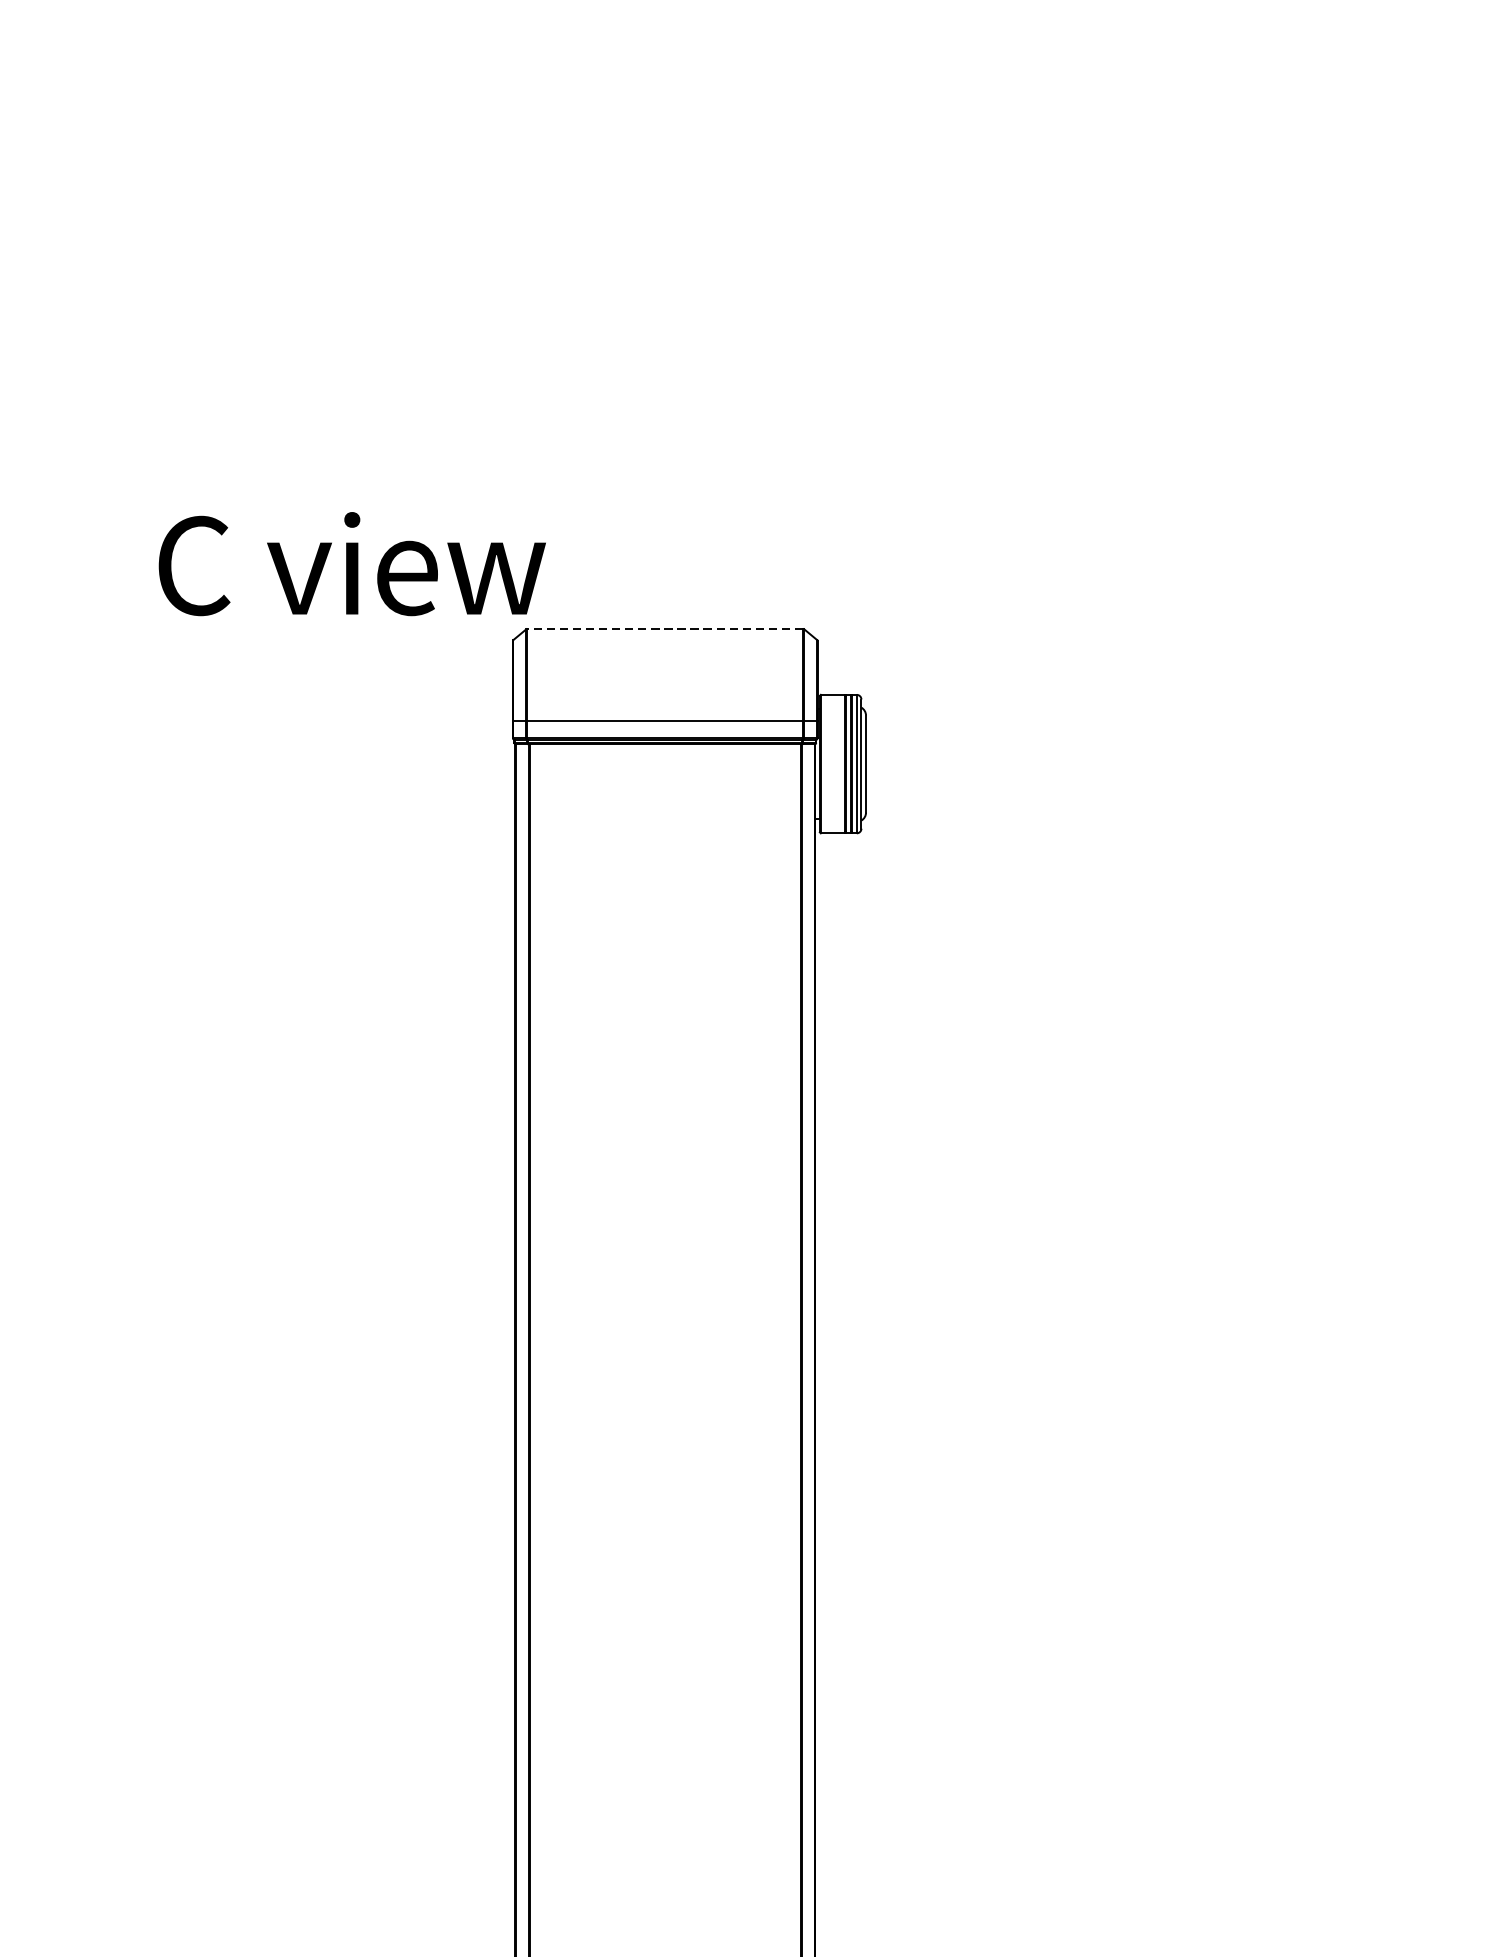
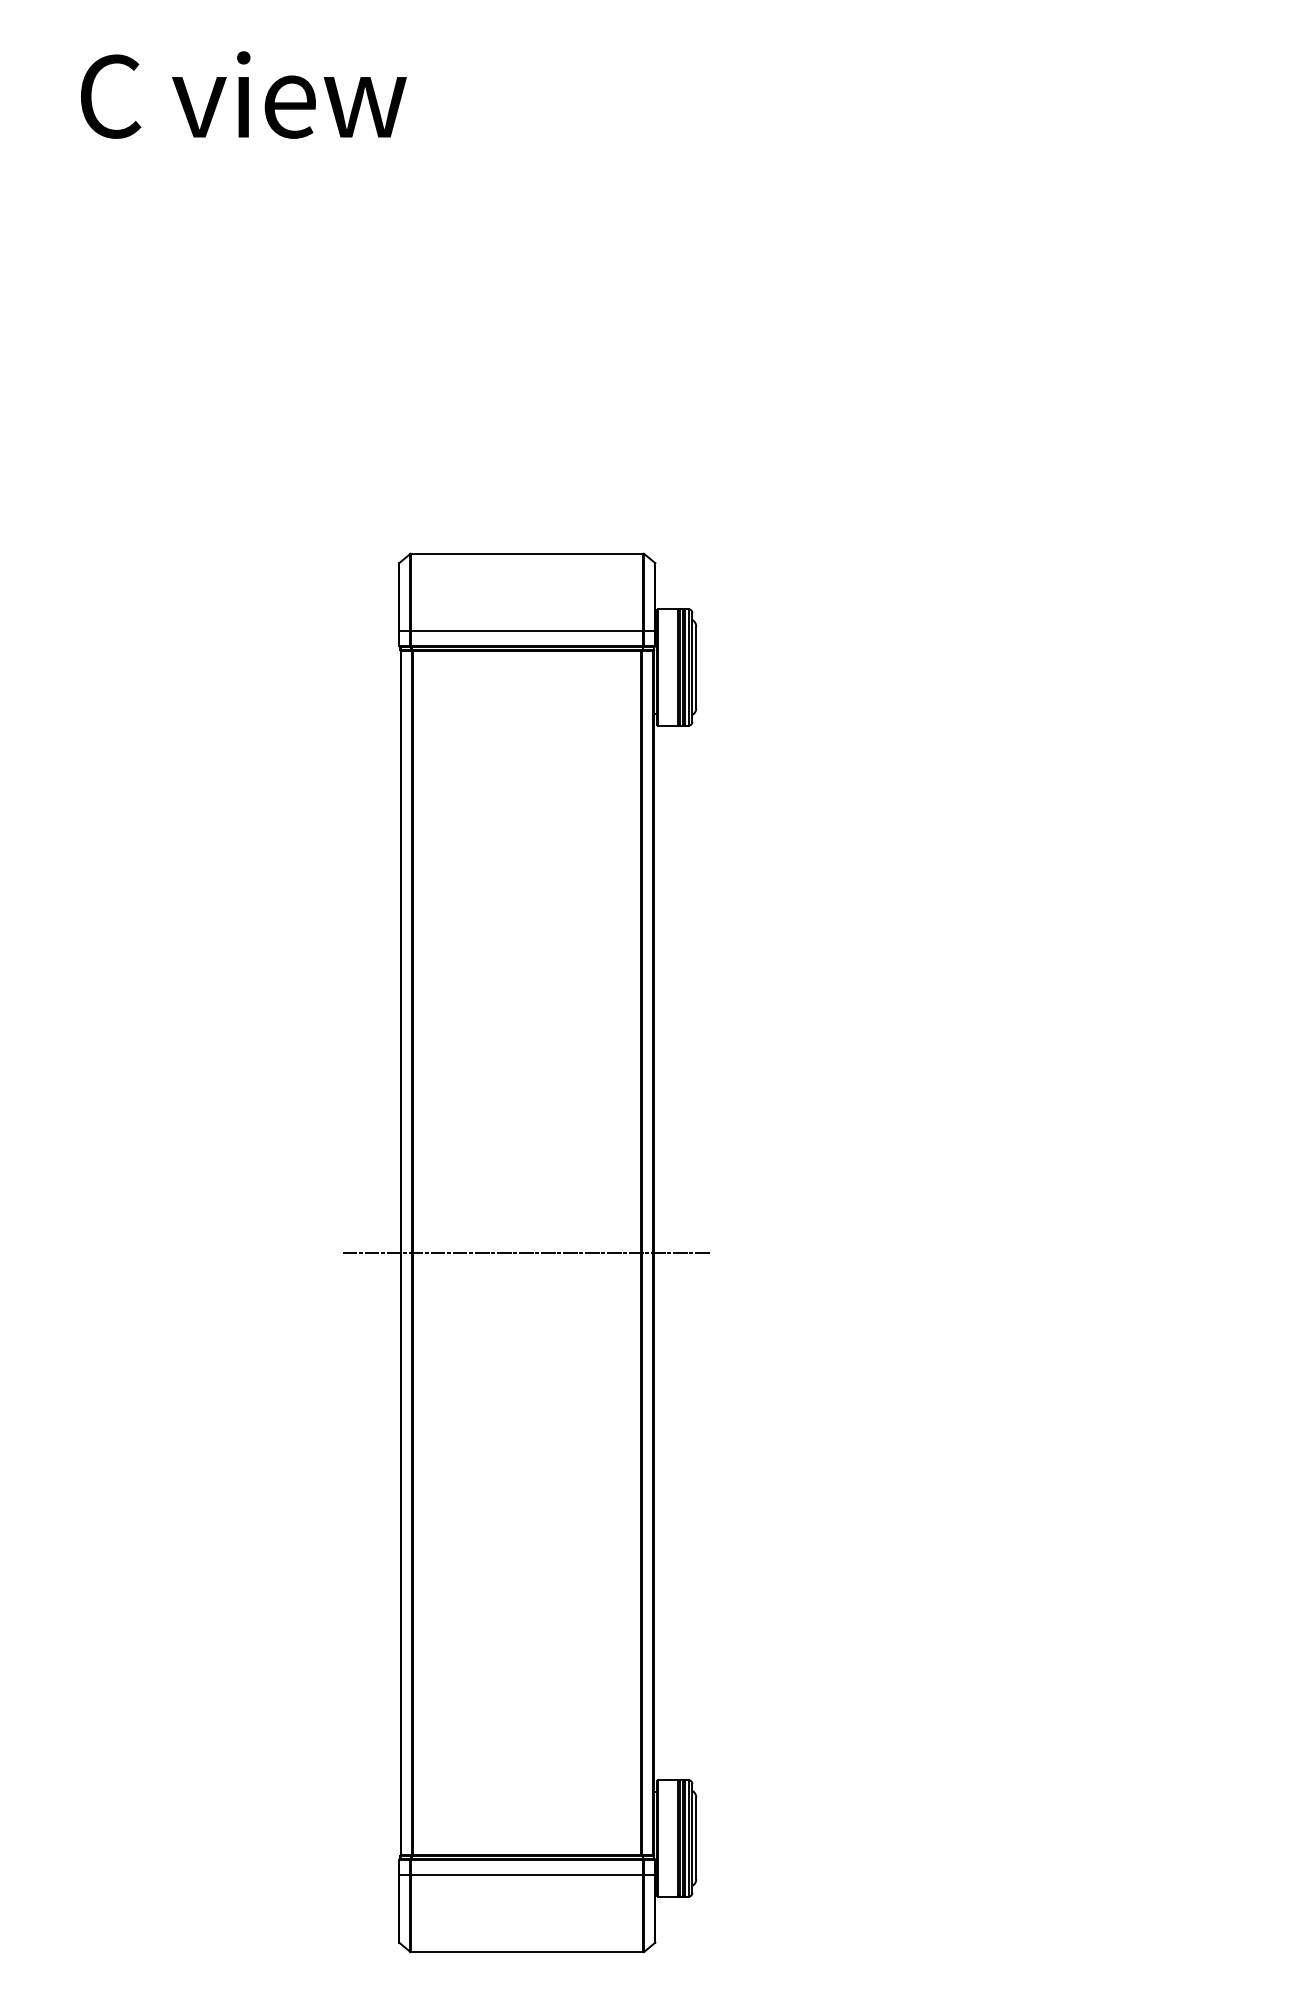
text: (351, 563) -> (243, 94), moved
line: (664, 628) -> (526, 553), dashed -> solid
line: (664, 1459) -> (526, 1252), added

